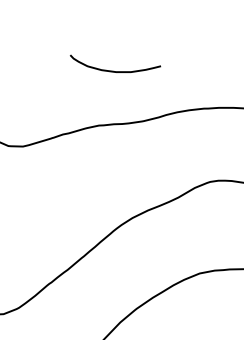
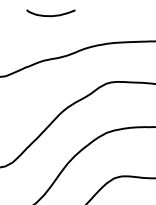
curve: (113, 70) -> (50, 15), moved

